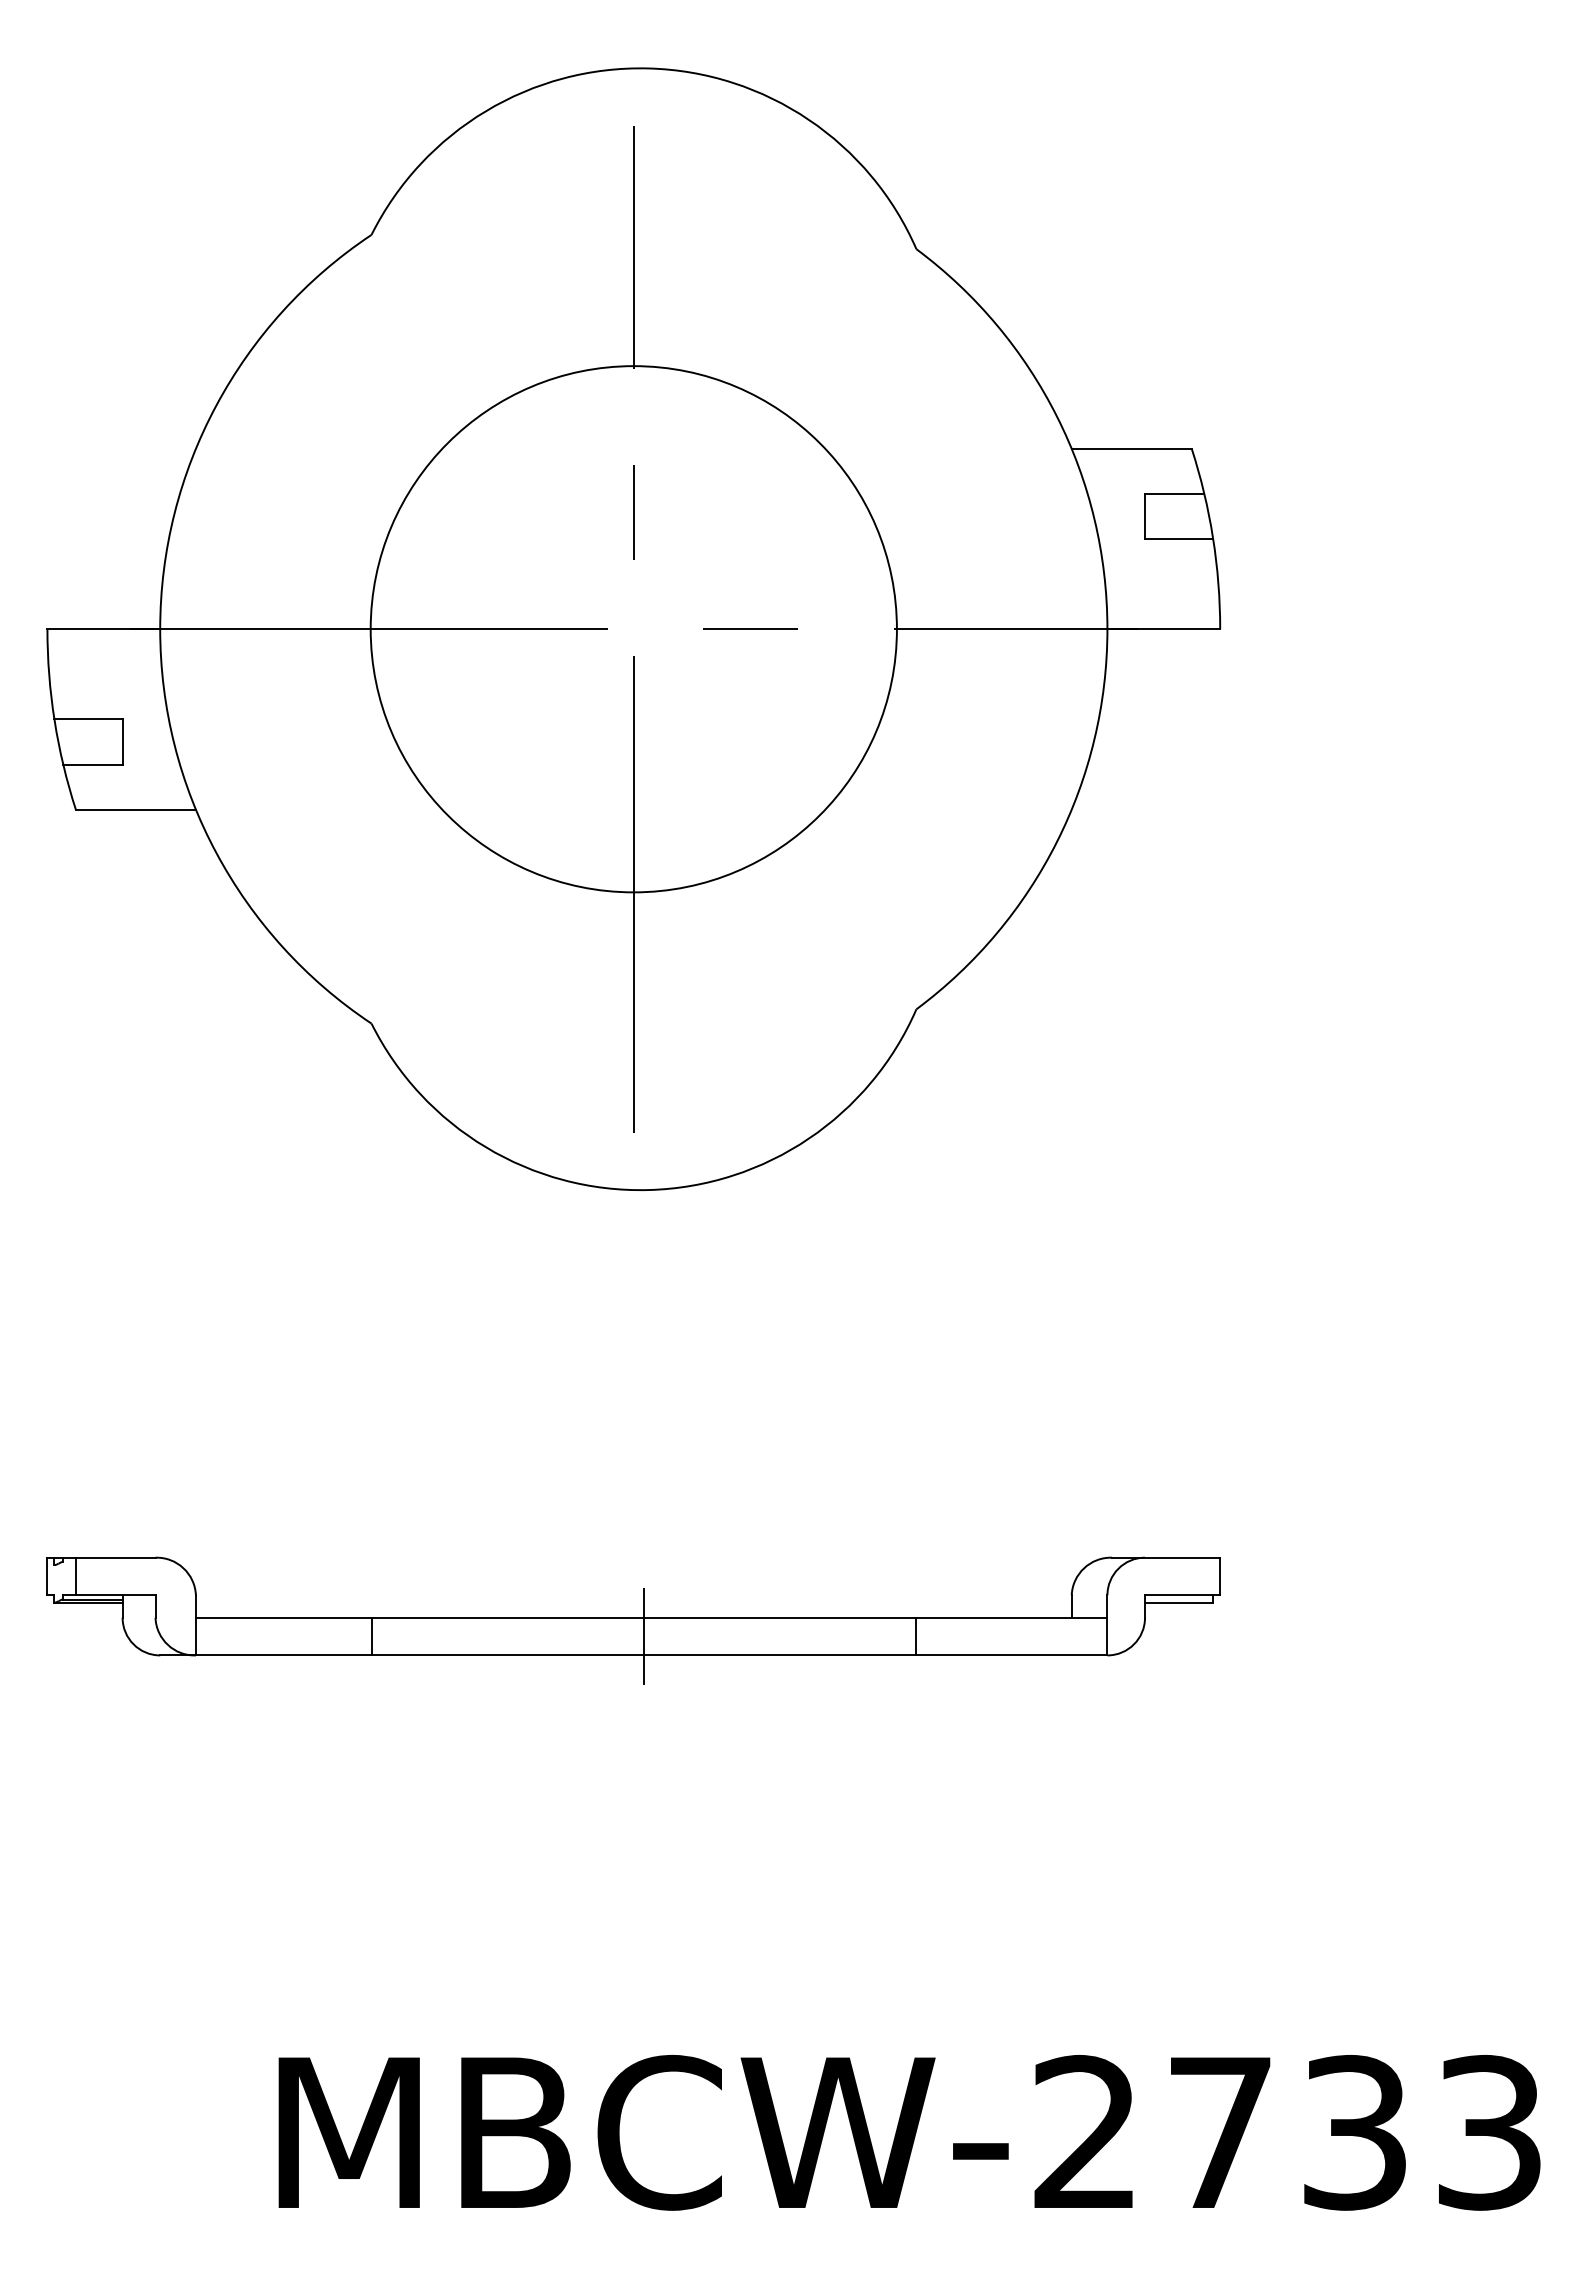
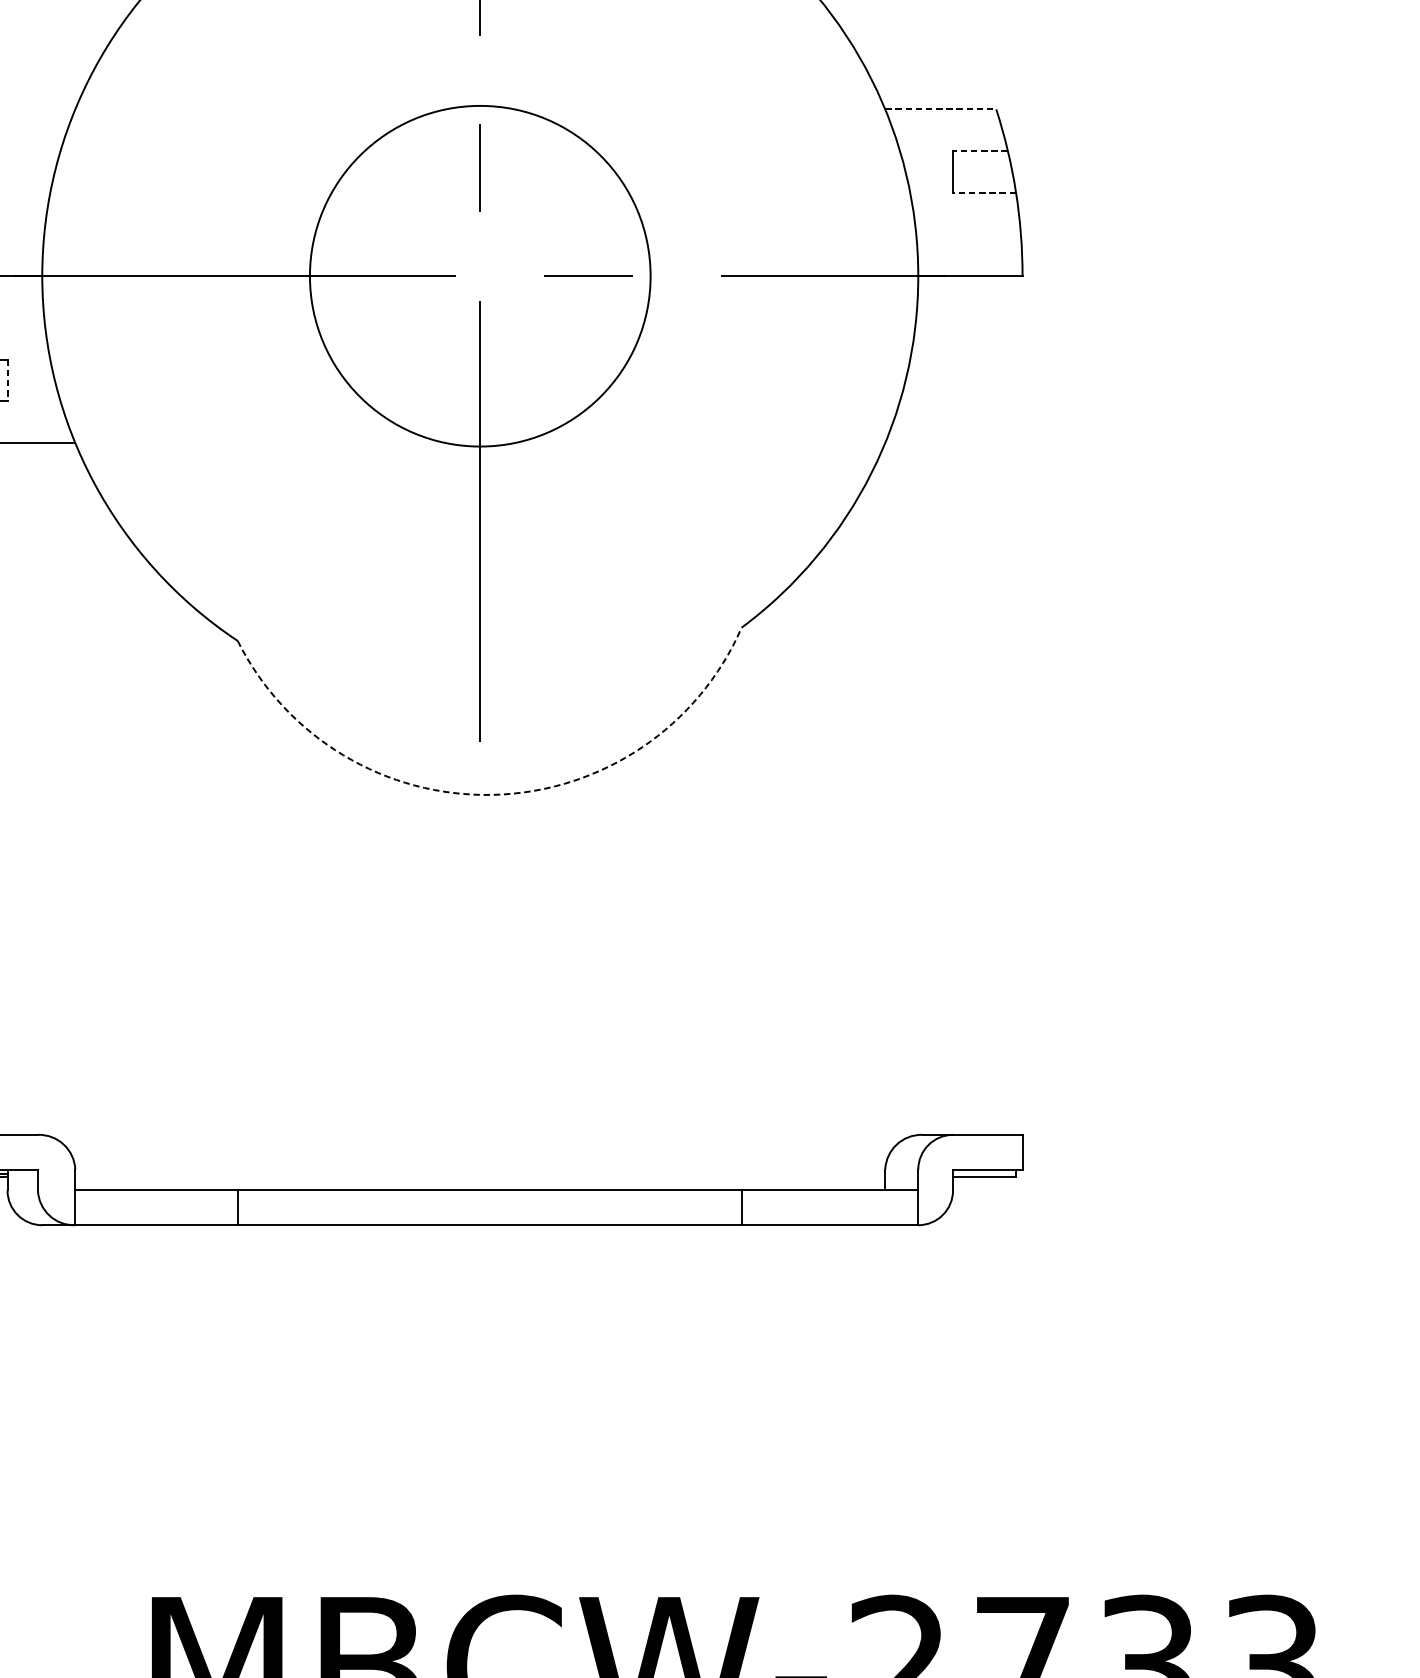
line: (1132, 448) -> (941, 109), solid -> dashed
line: (1174, 493) -> (980, 150), solid -> dashed
line: (1178, 539) -> (984, 193), solid -> dashed
circle: (633, 629) -> (479, 276), size x0.7
line: (122, 742) -> (7, 380), solid -> dashed
arc: (648, 1190) -> (493, 795), solid -> dashed
line: (643, 1636) -> (489, 1207), removed

